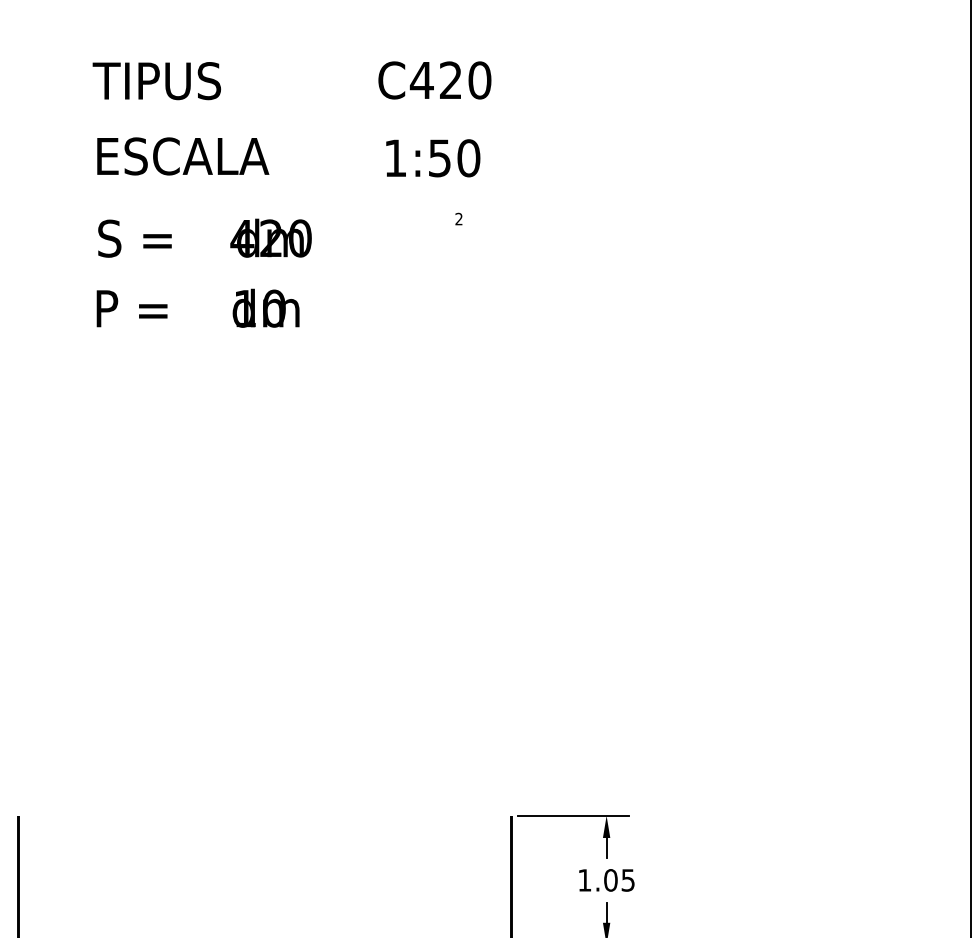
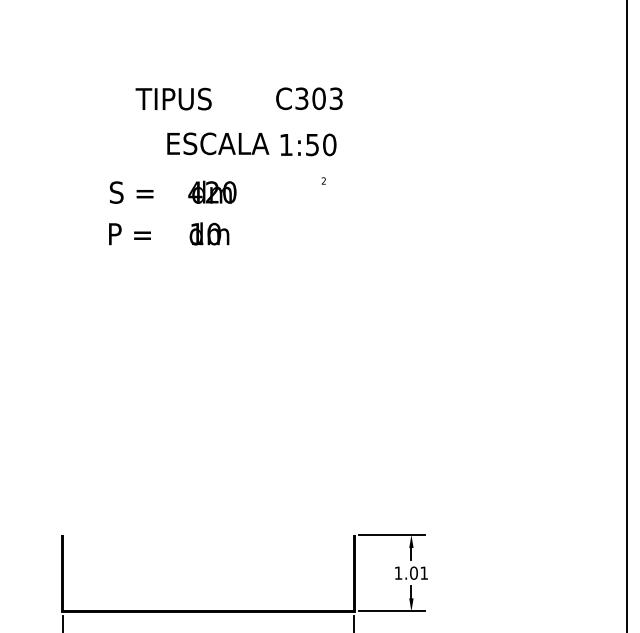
text: (156, 79) -> (173, 98), moved
text: (449, 79) -> (318, 98), C420 -> C303
text: (183, 155) -> (218, 143), moved
text: (626, 879) -> (423, 572), 1.05 -> 1.01

